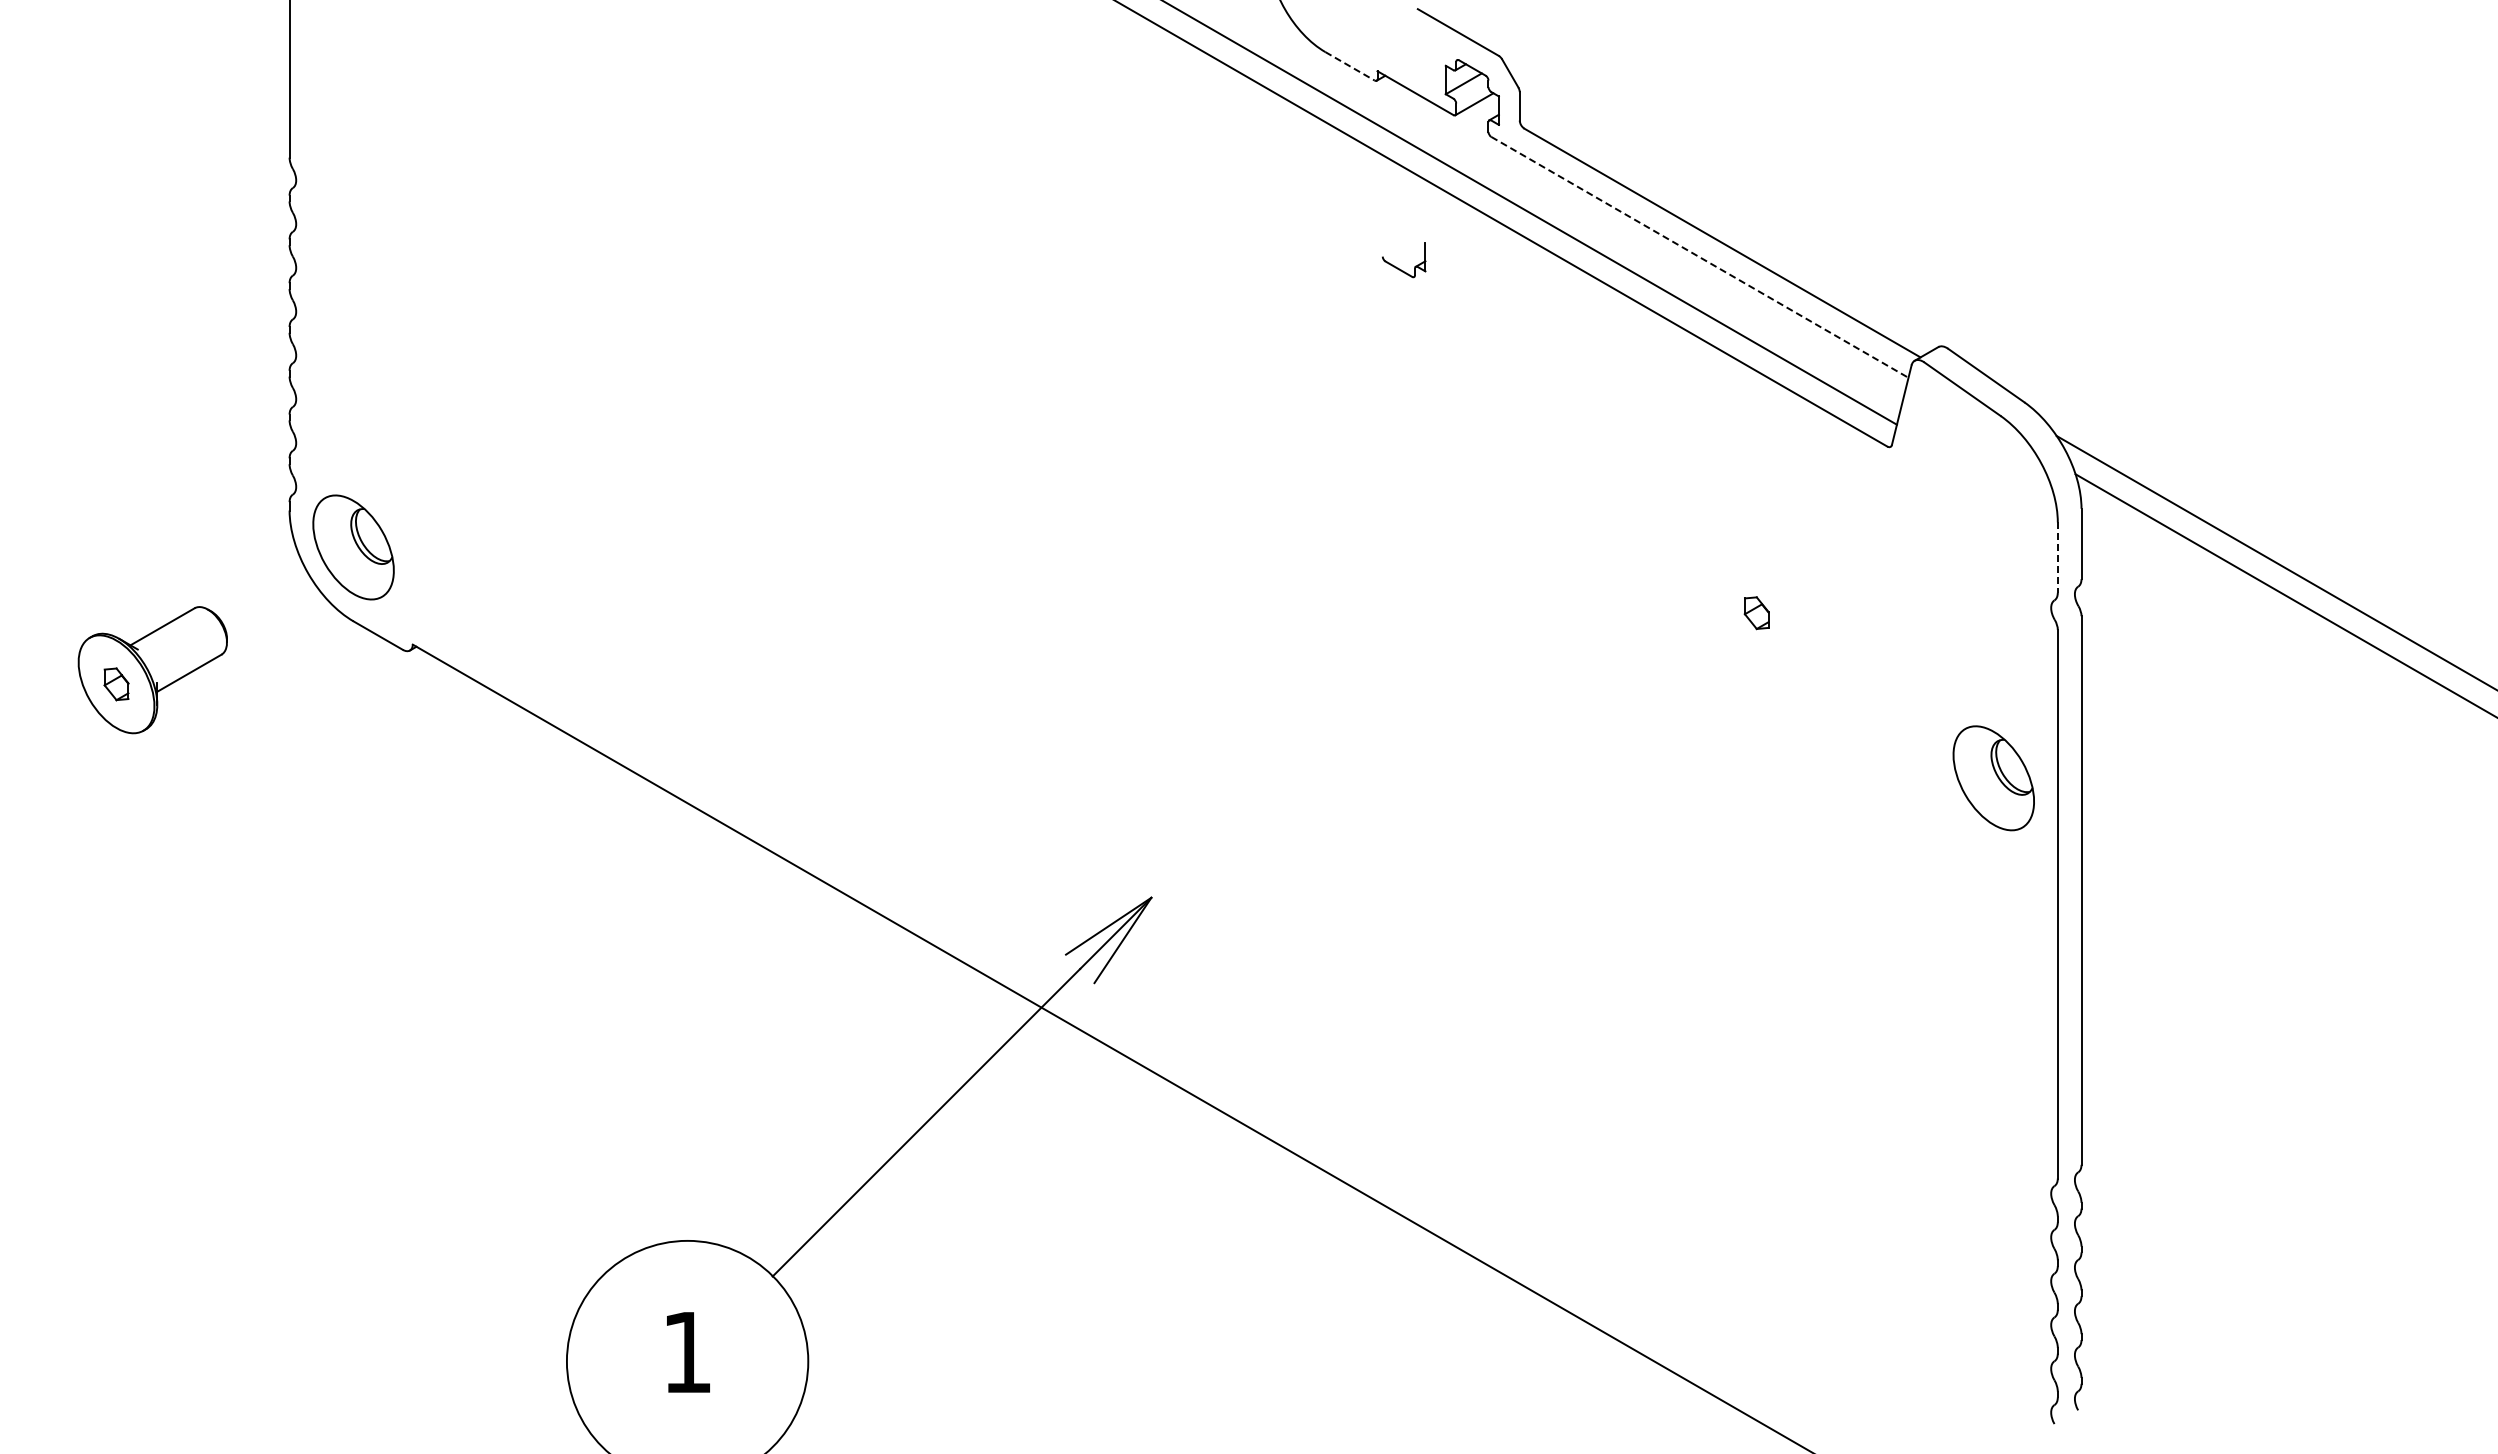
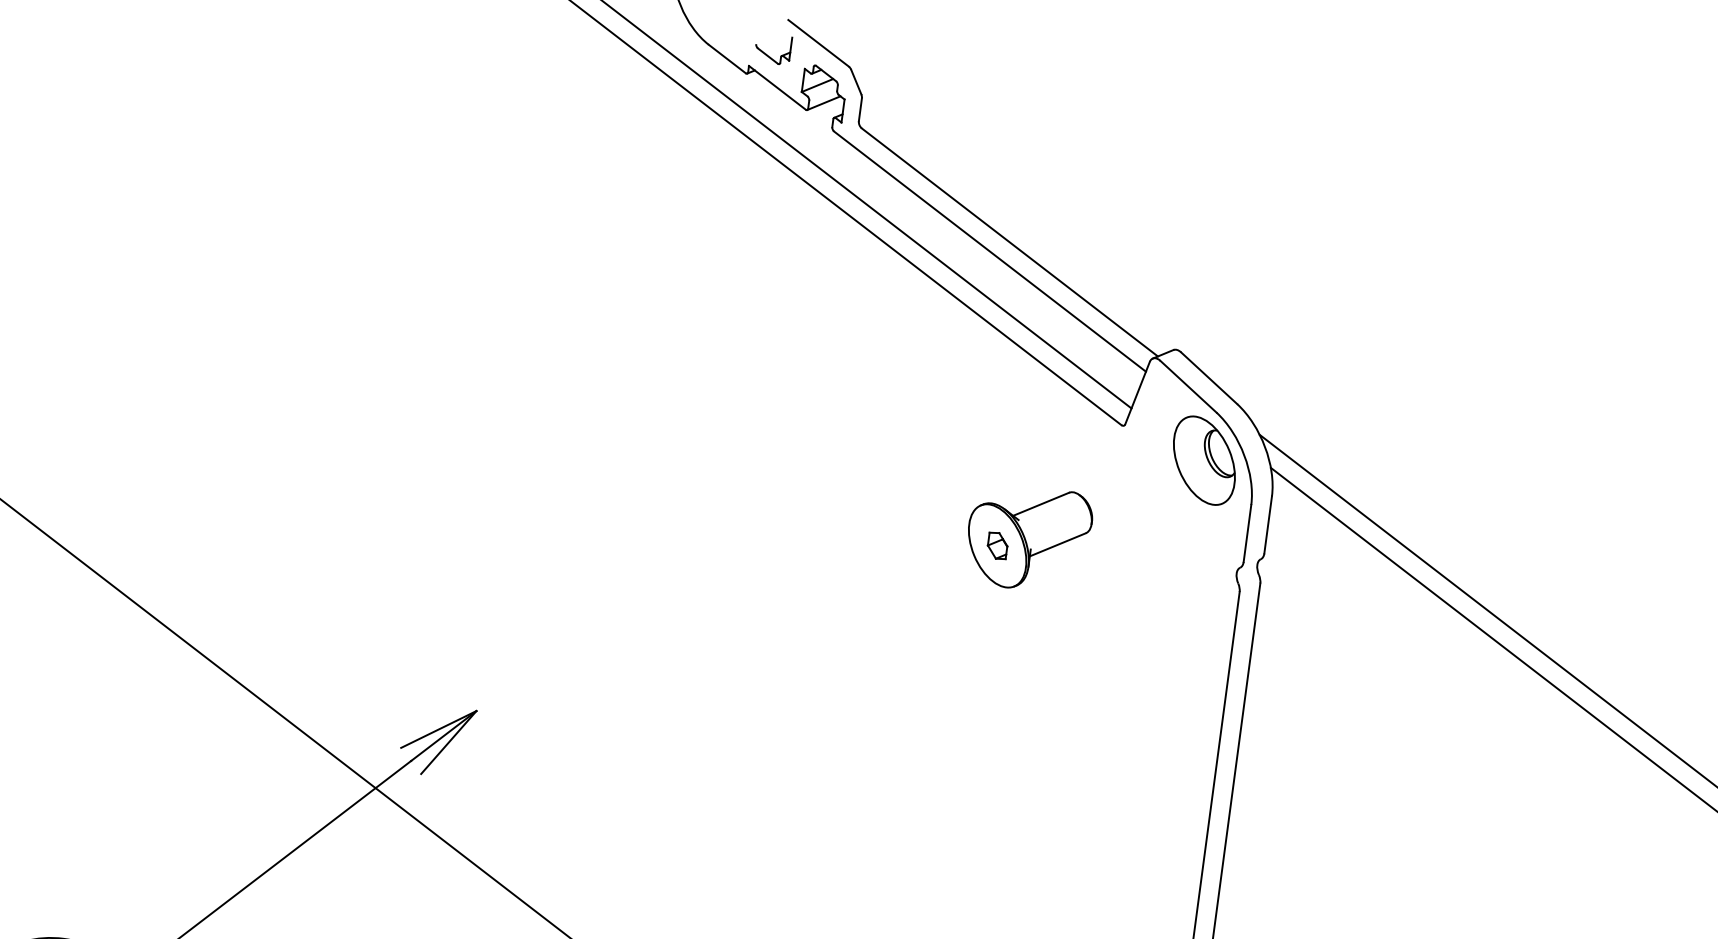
line: (1350, 66) -> (727, 59), dashed -> solid
line: (1699, 257) -> (989, 251), dashed -> solid
part: (1398, 267) -> (767, 54), moved
line: (2057, 558) -> (1247, 534), dashed -> solid
part: (1793, 598) -> (1028, 538), added
part: (1993, 778) -> (1204, 460), moved

